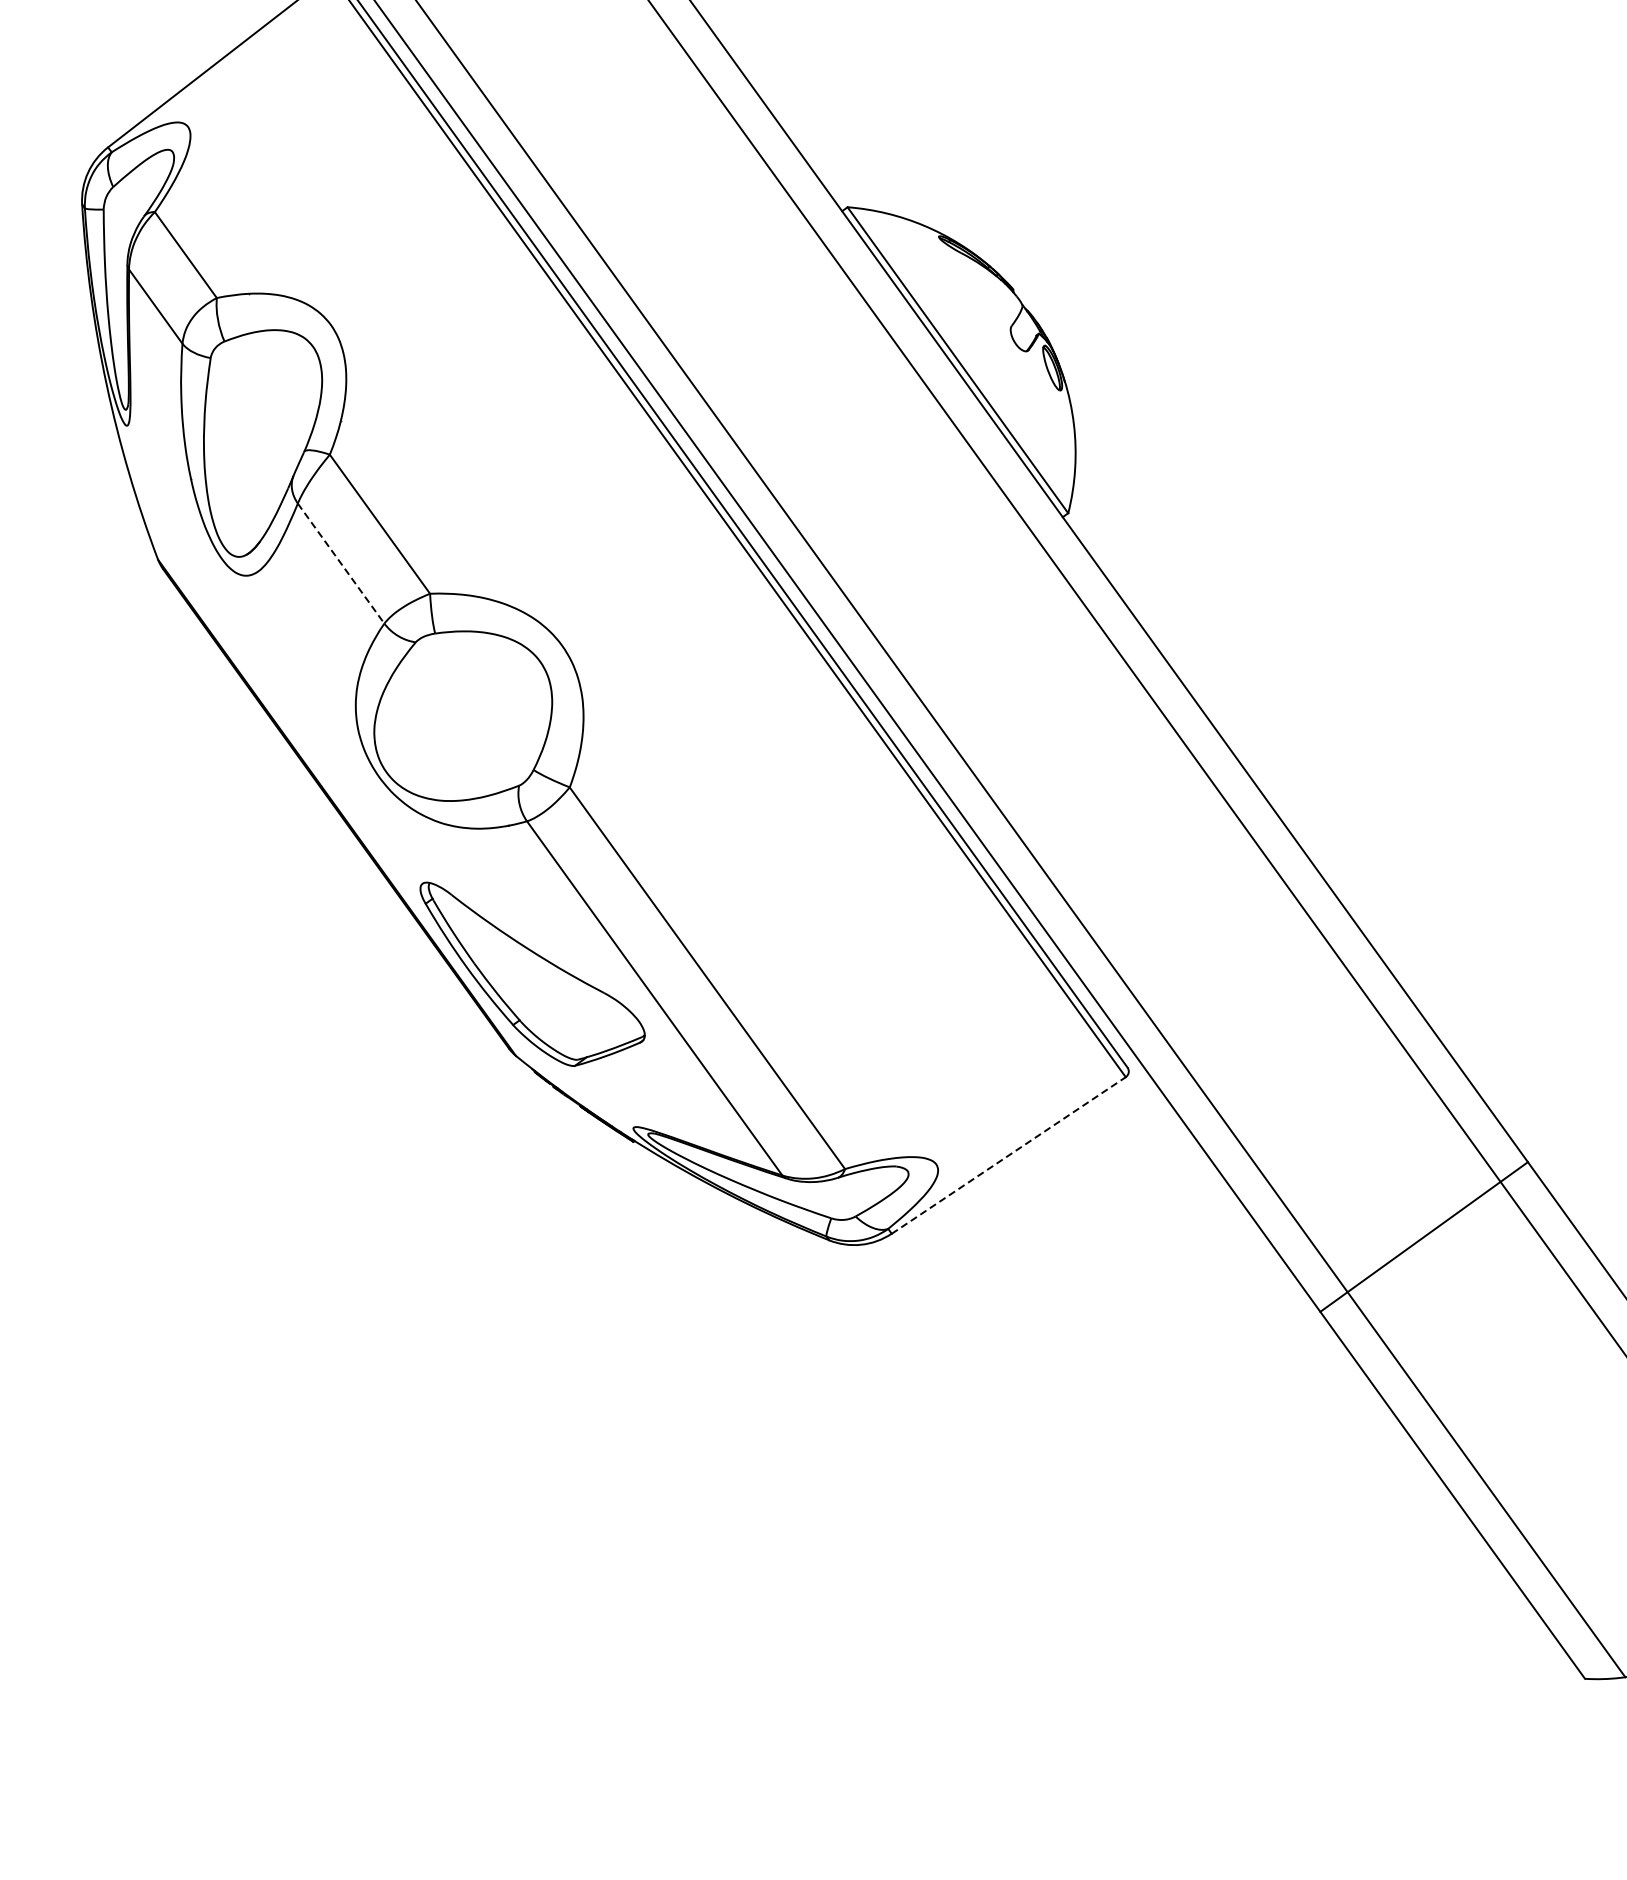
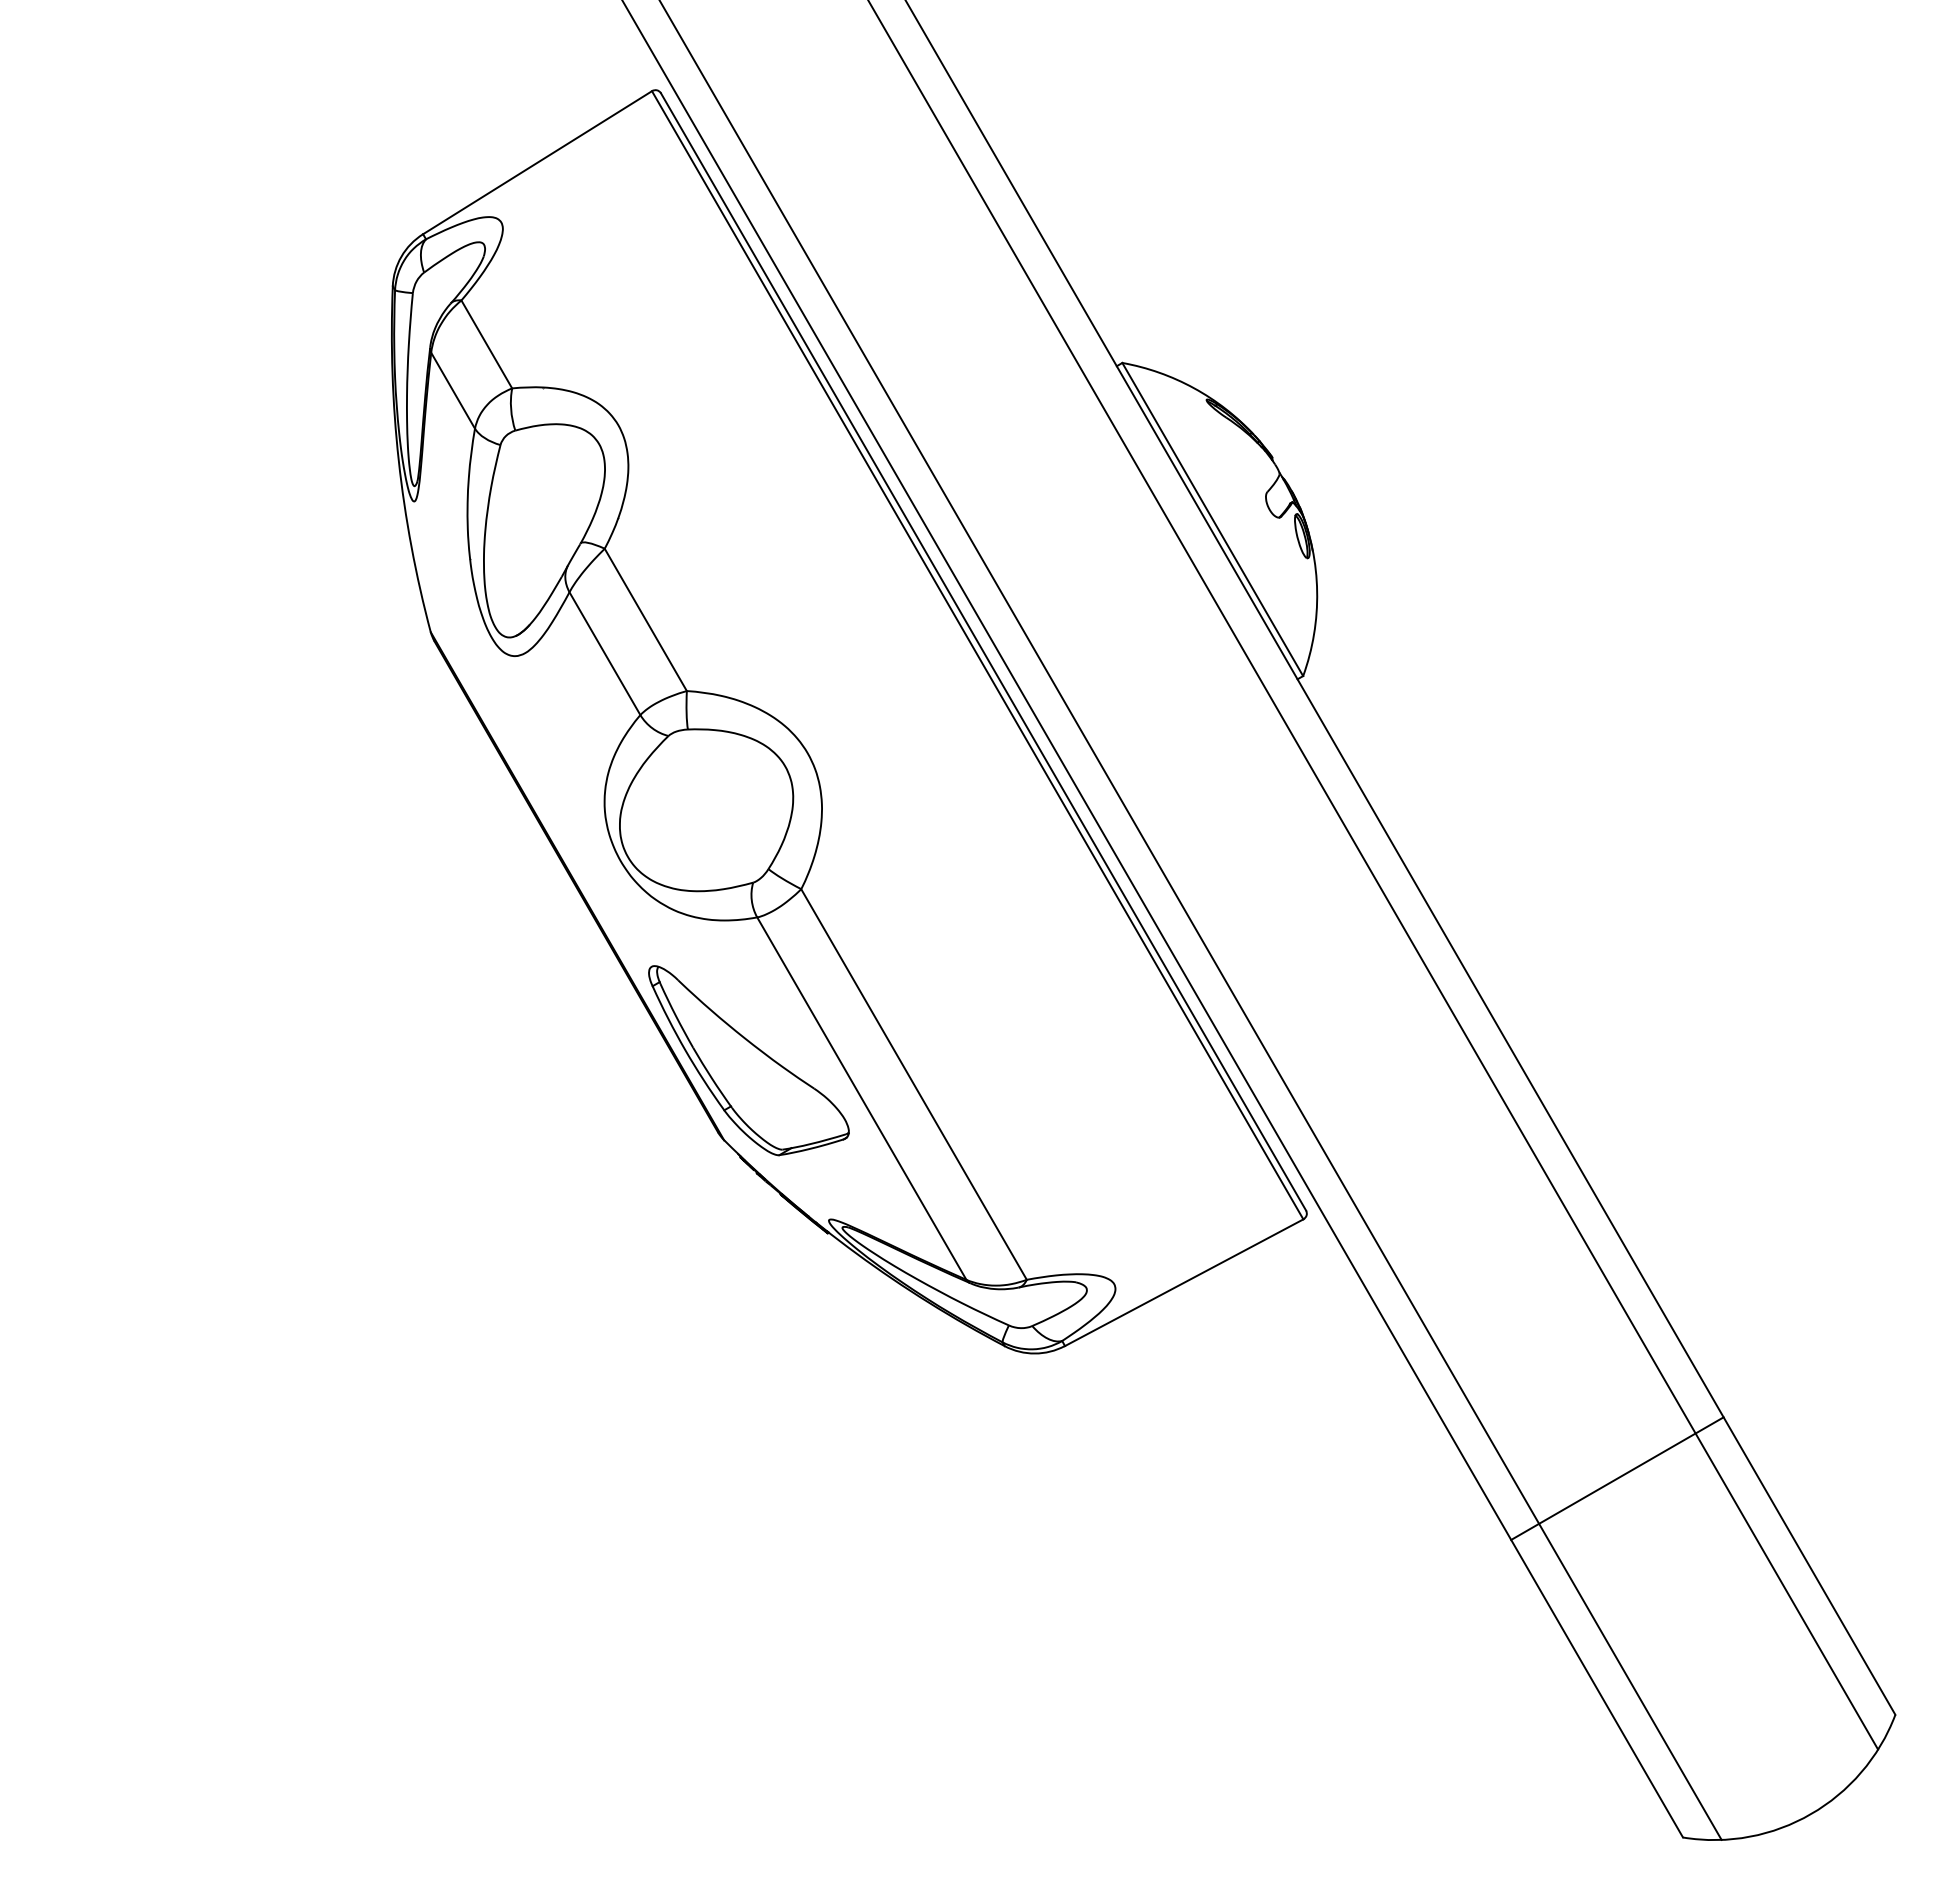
line: (340, 563) -> (604, 653), dashed -> solid
line: (1009, 1155) -> (1184, 1282), dashed -> solid
line: (1424, 1236) -> (1617, 1478), moved

